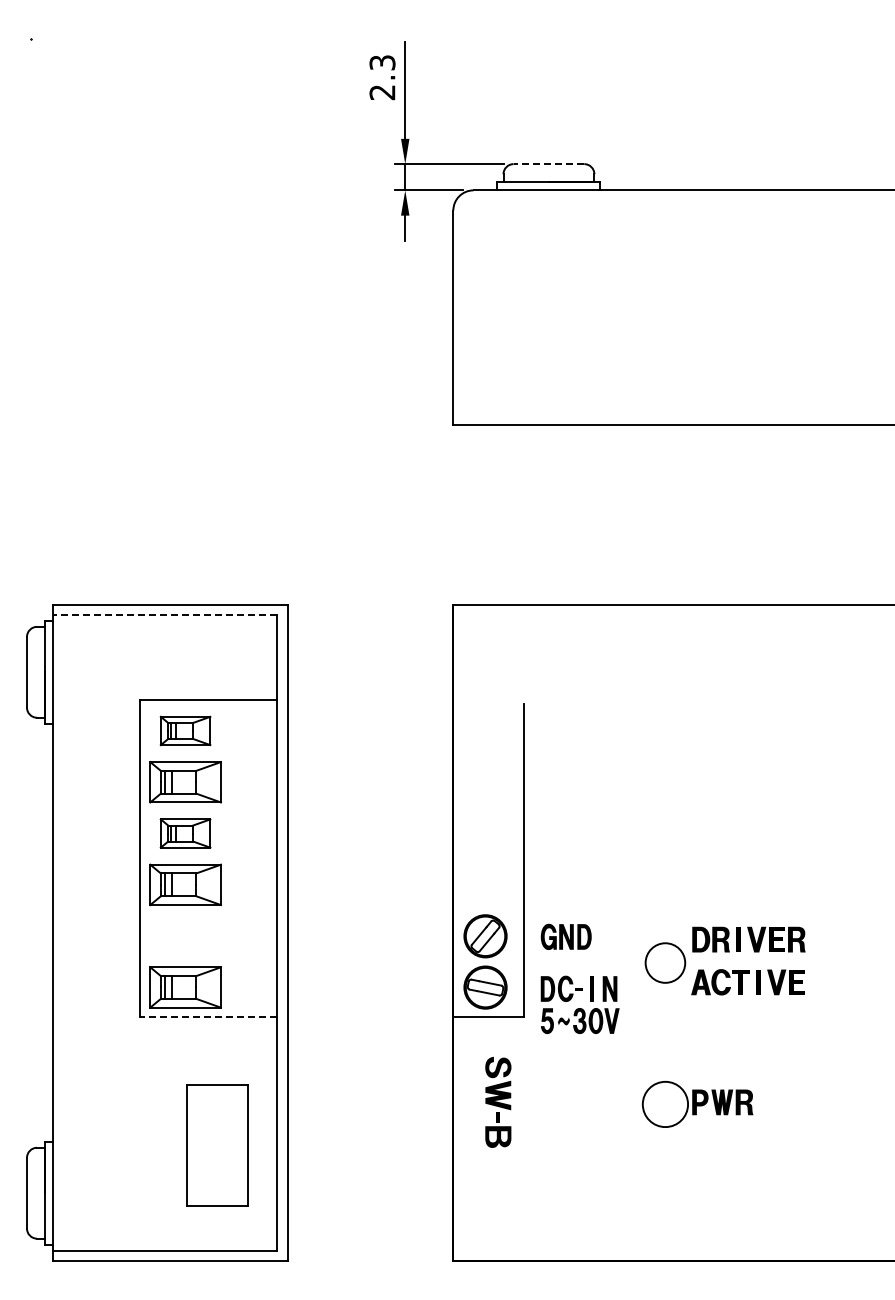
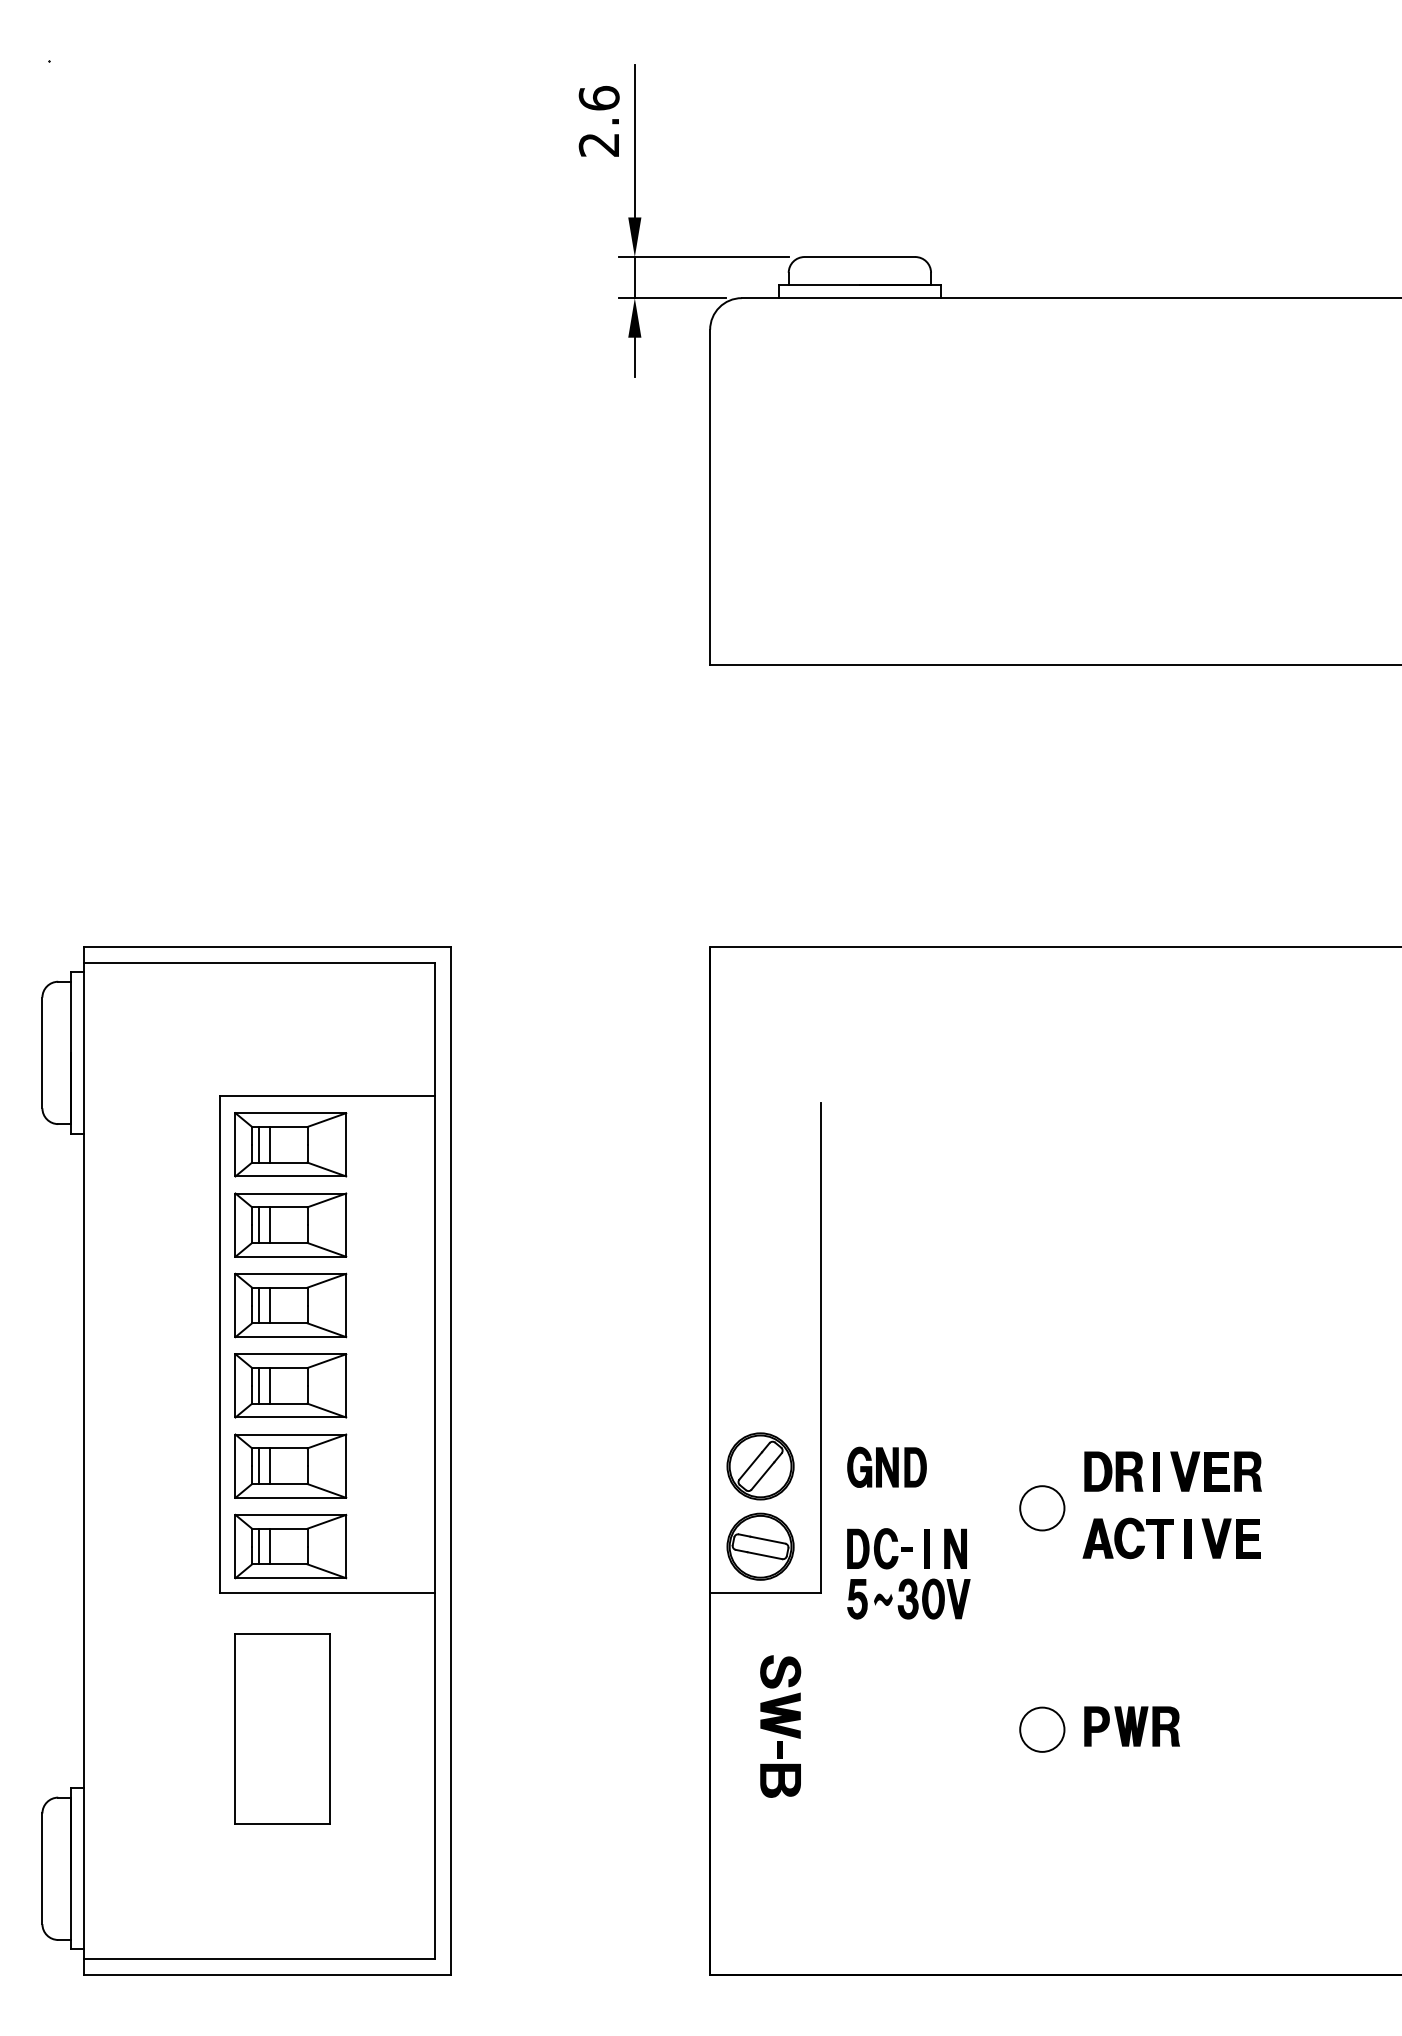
text: (382, 62) -> (599, 97), 2.3 -> 2.6
line: (548, 164) -> (859, 257), dashed -> solid
line: (164, 614) -> (257, 962), dashed -> solid
part: (185, 730) -> (290, 1144), size x1.43
part: (185, 833) -> (290, 1305), size x1.43
part: (185, 935) -> (290, 1465), added
circle: (665, 962) -> (1042, 1507), size x0.71
line: (208, 1016) -> (326, 1592), dashed -> solid
circle: (665, 1104) -> (1042, 1729), size x0.62
part: (217, 1145) -> (282, 1728), moved

